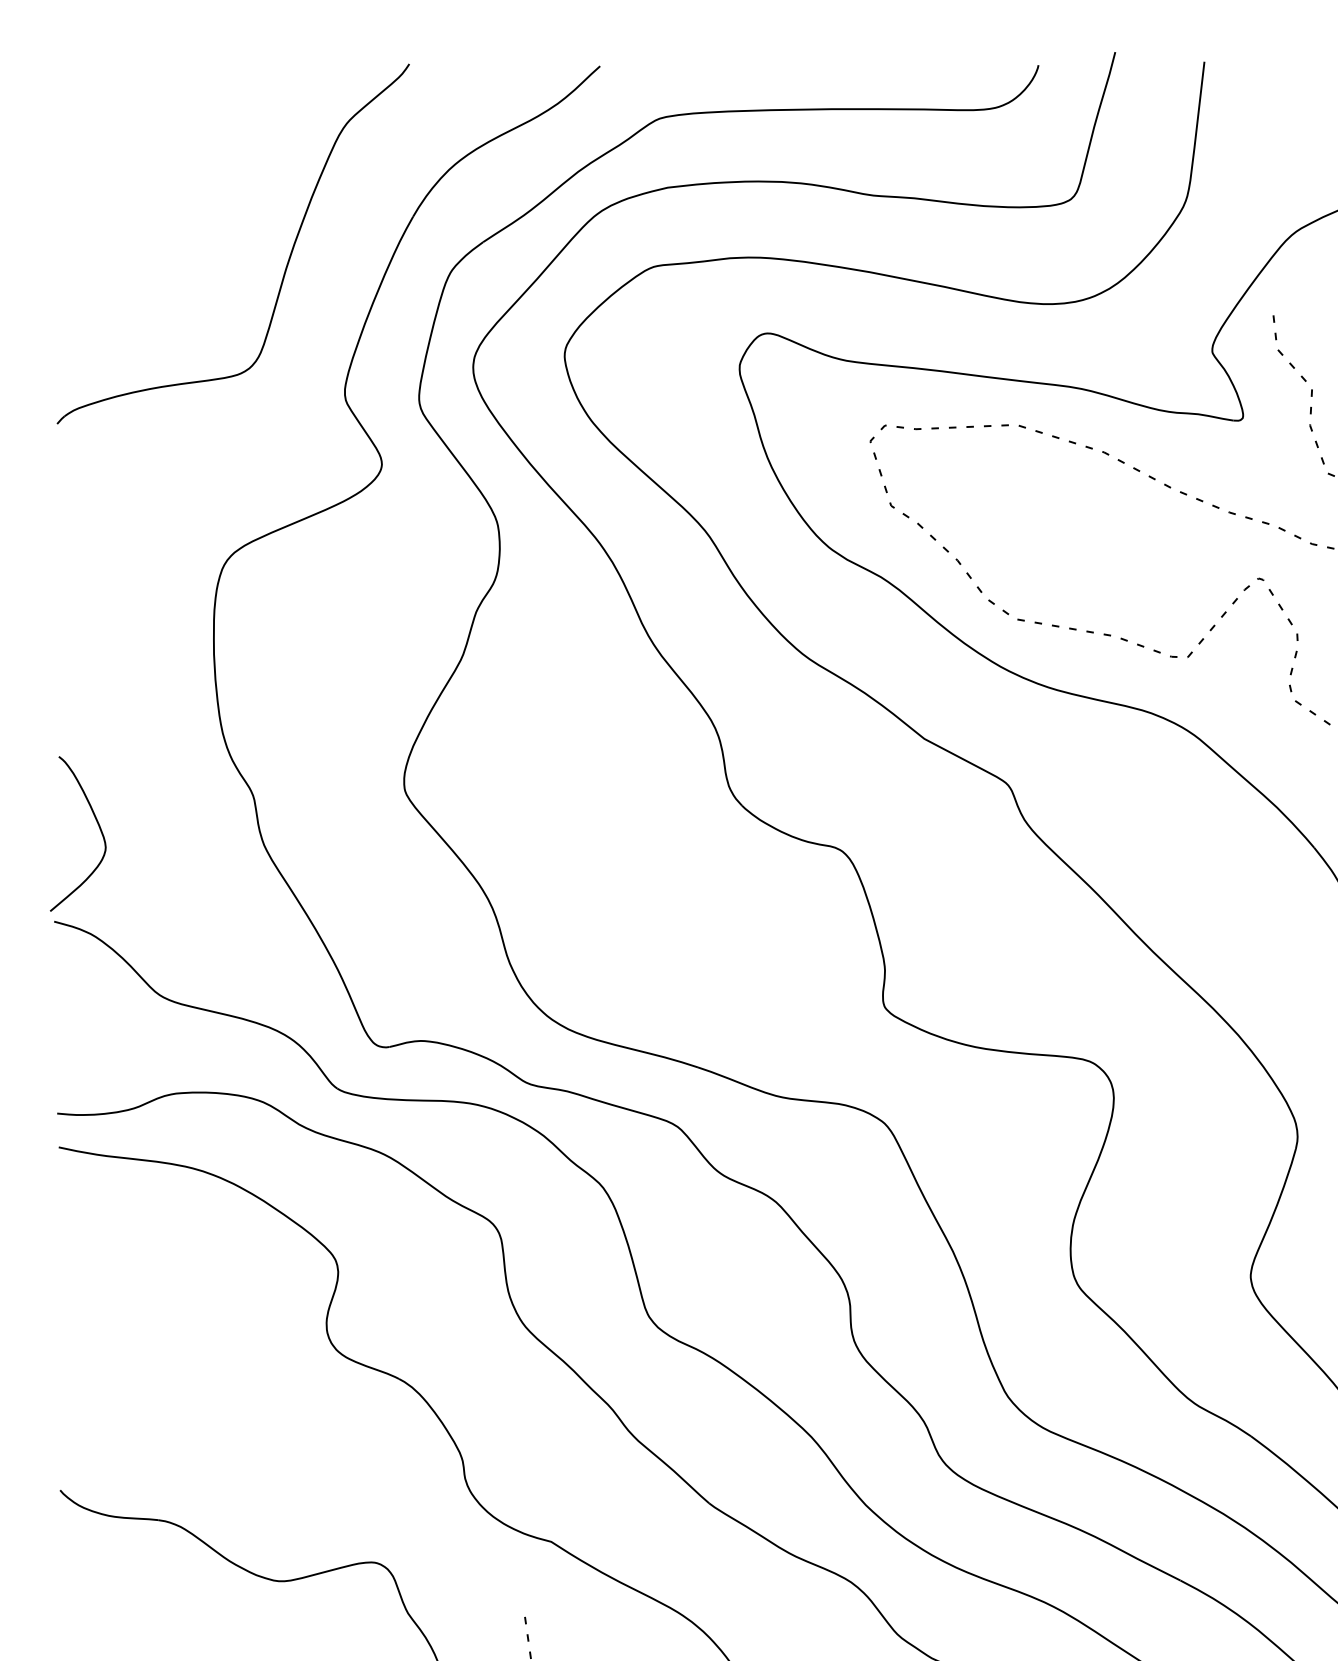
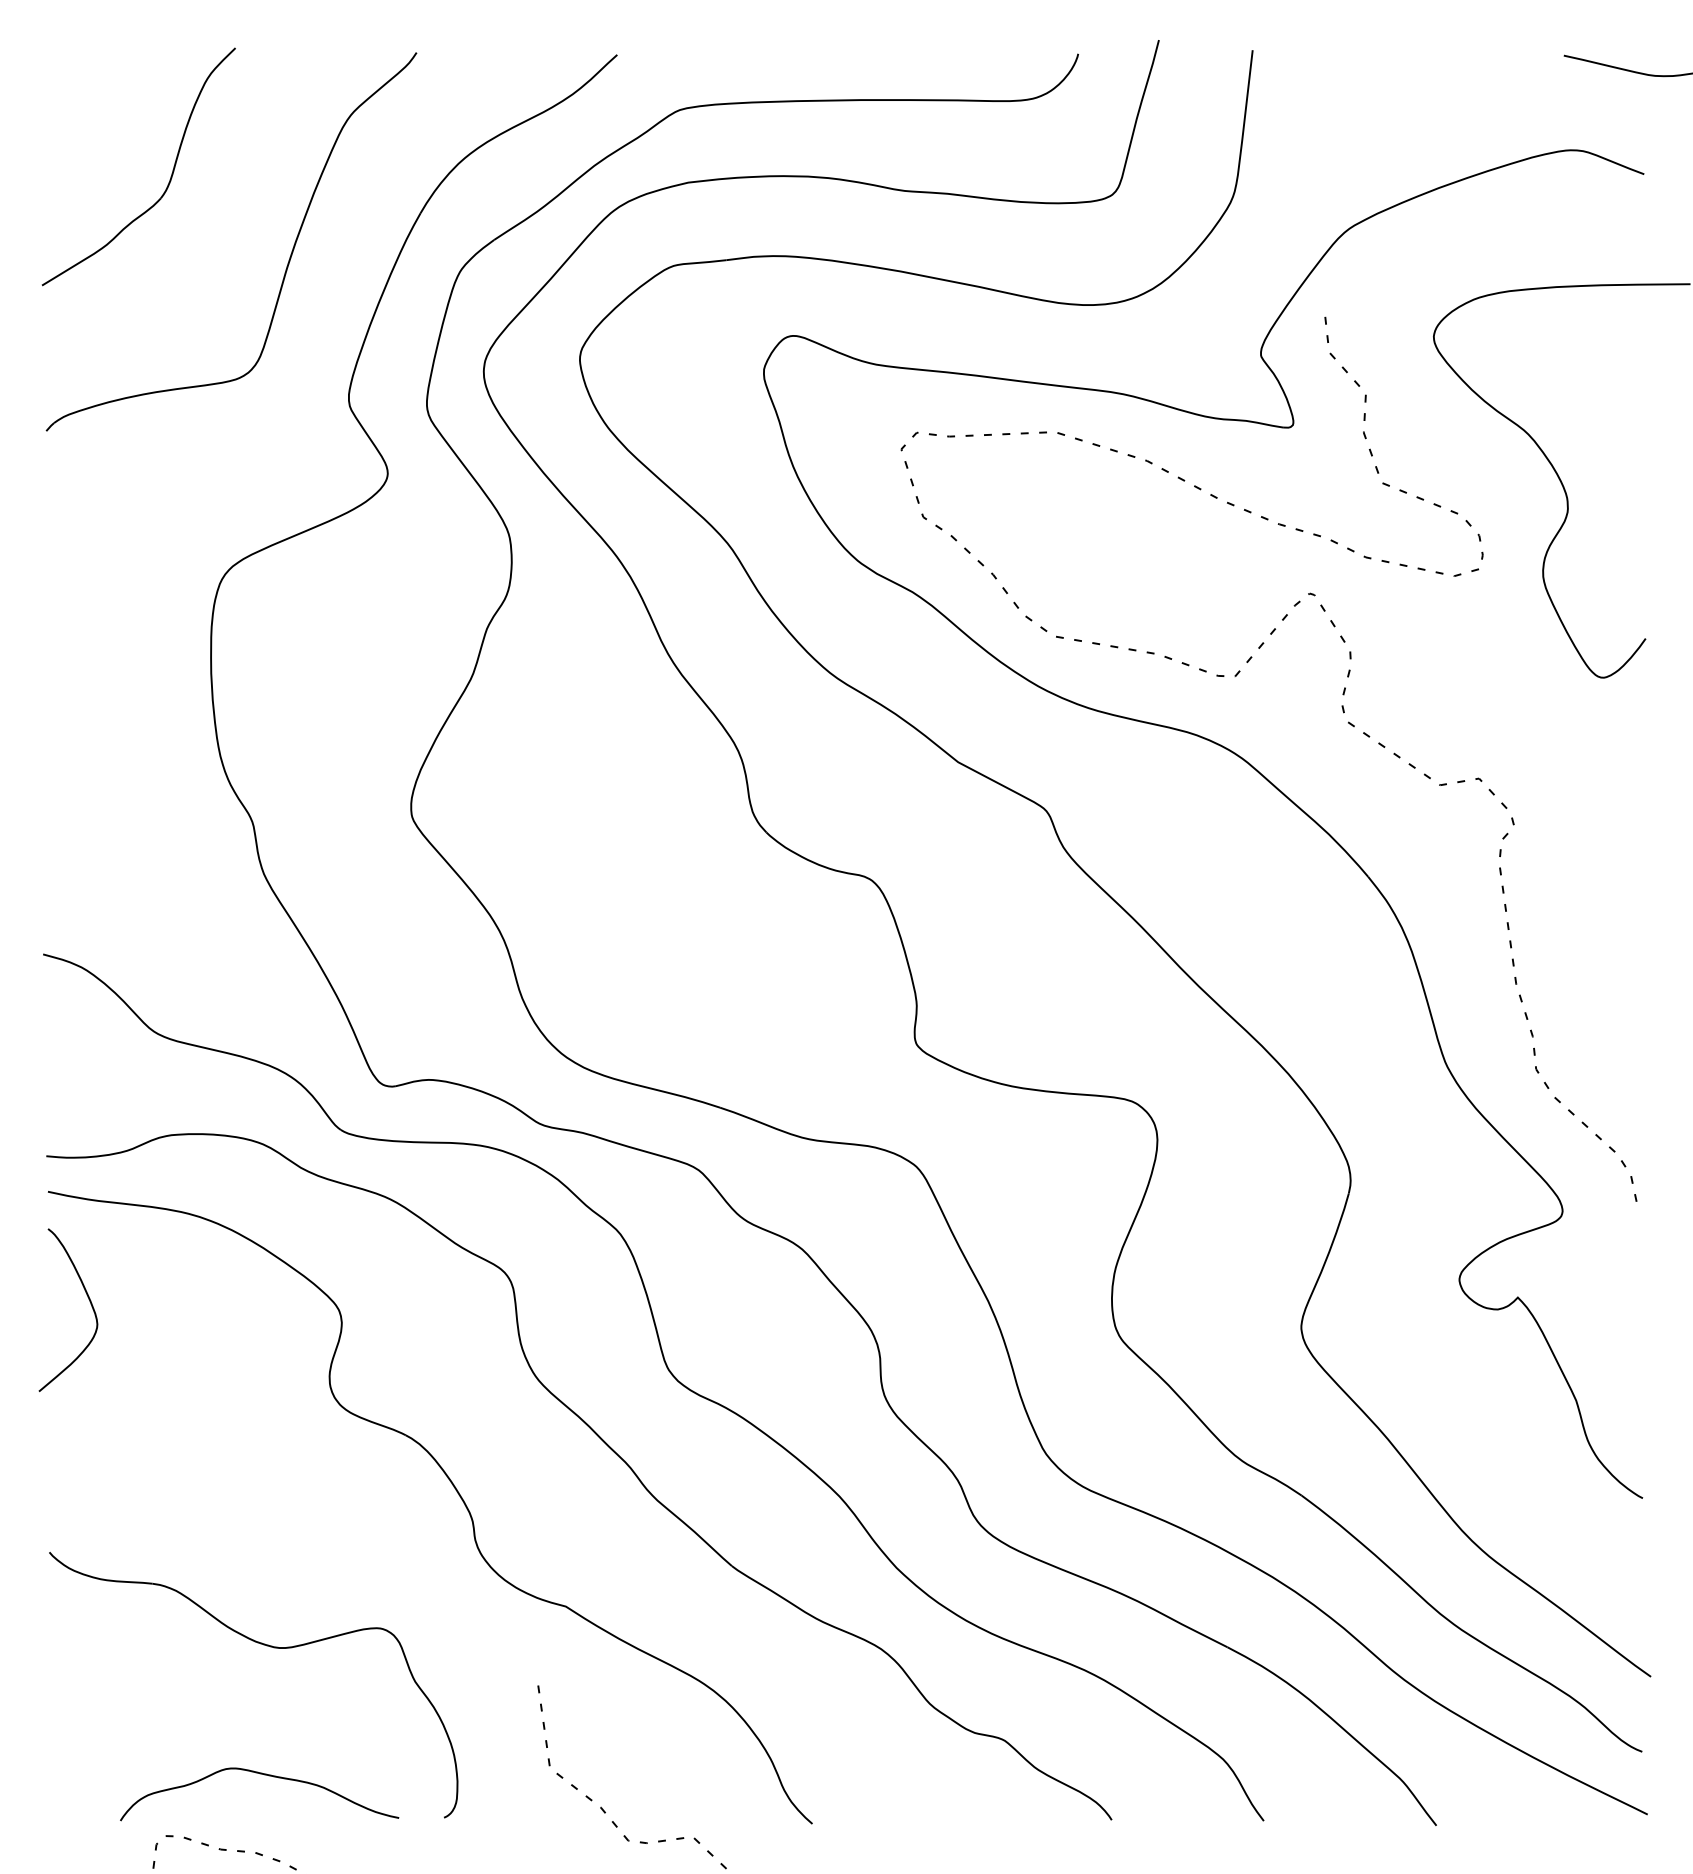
part: (175, 181) -> (170, 176), added
curve: (97, 823) -> (88, 1299), moved

